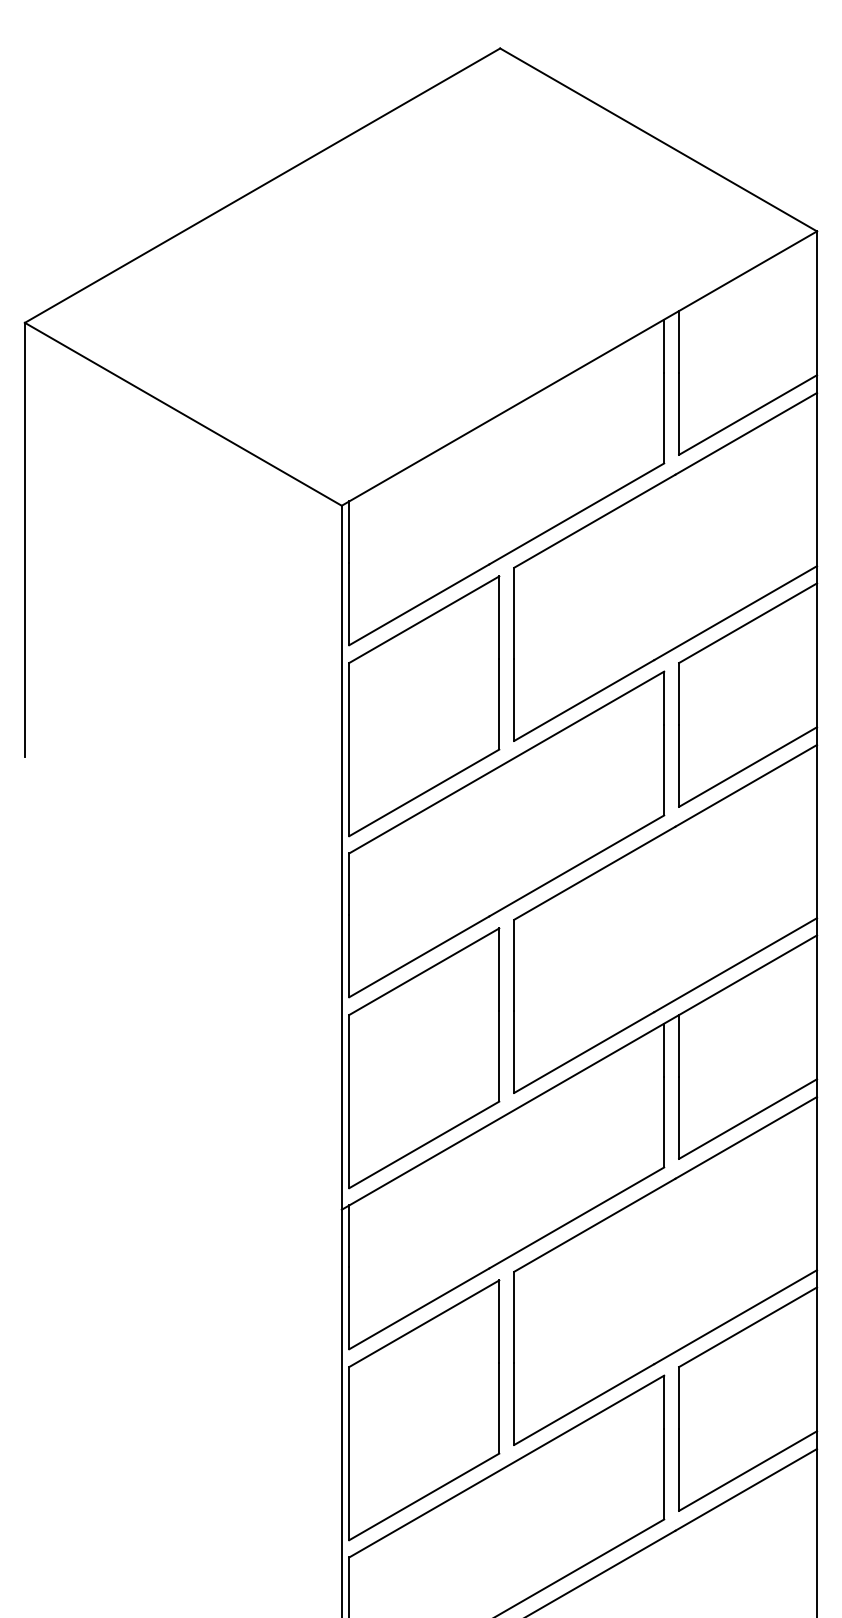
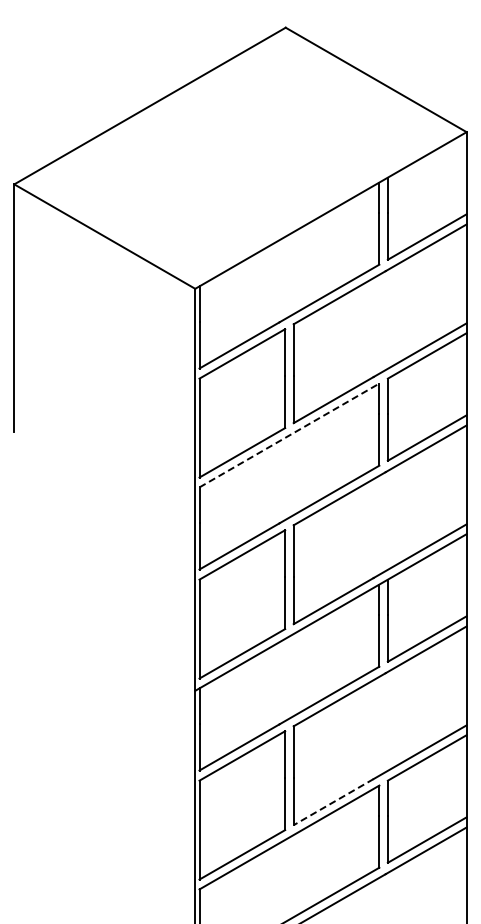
line: (506, 762) -> (289, 435), solid -> dashed
line: (583, 1405) -> (333, 802), solid -> dashed

